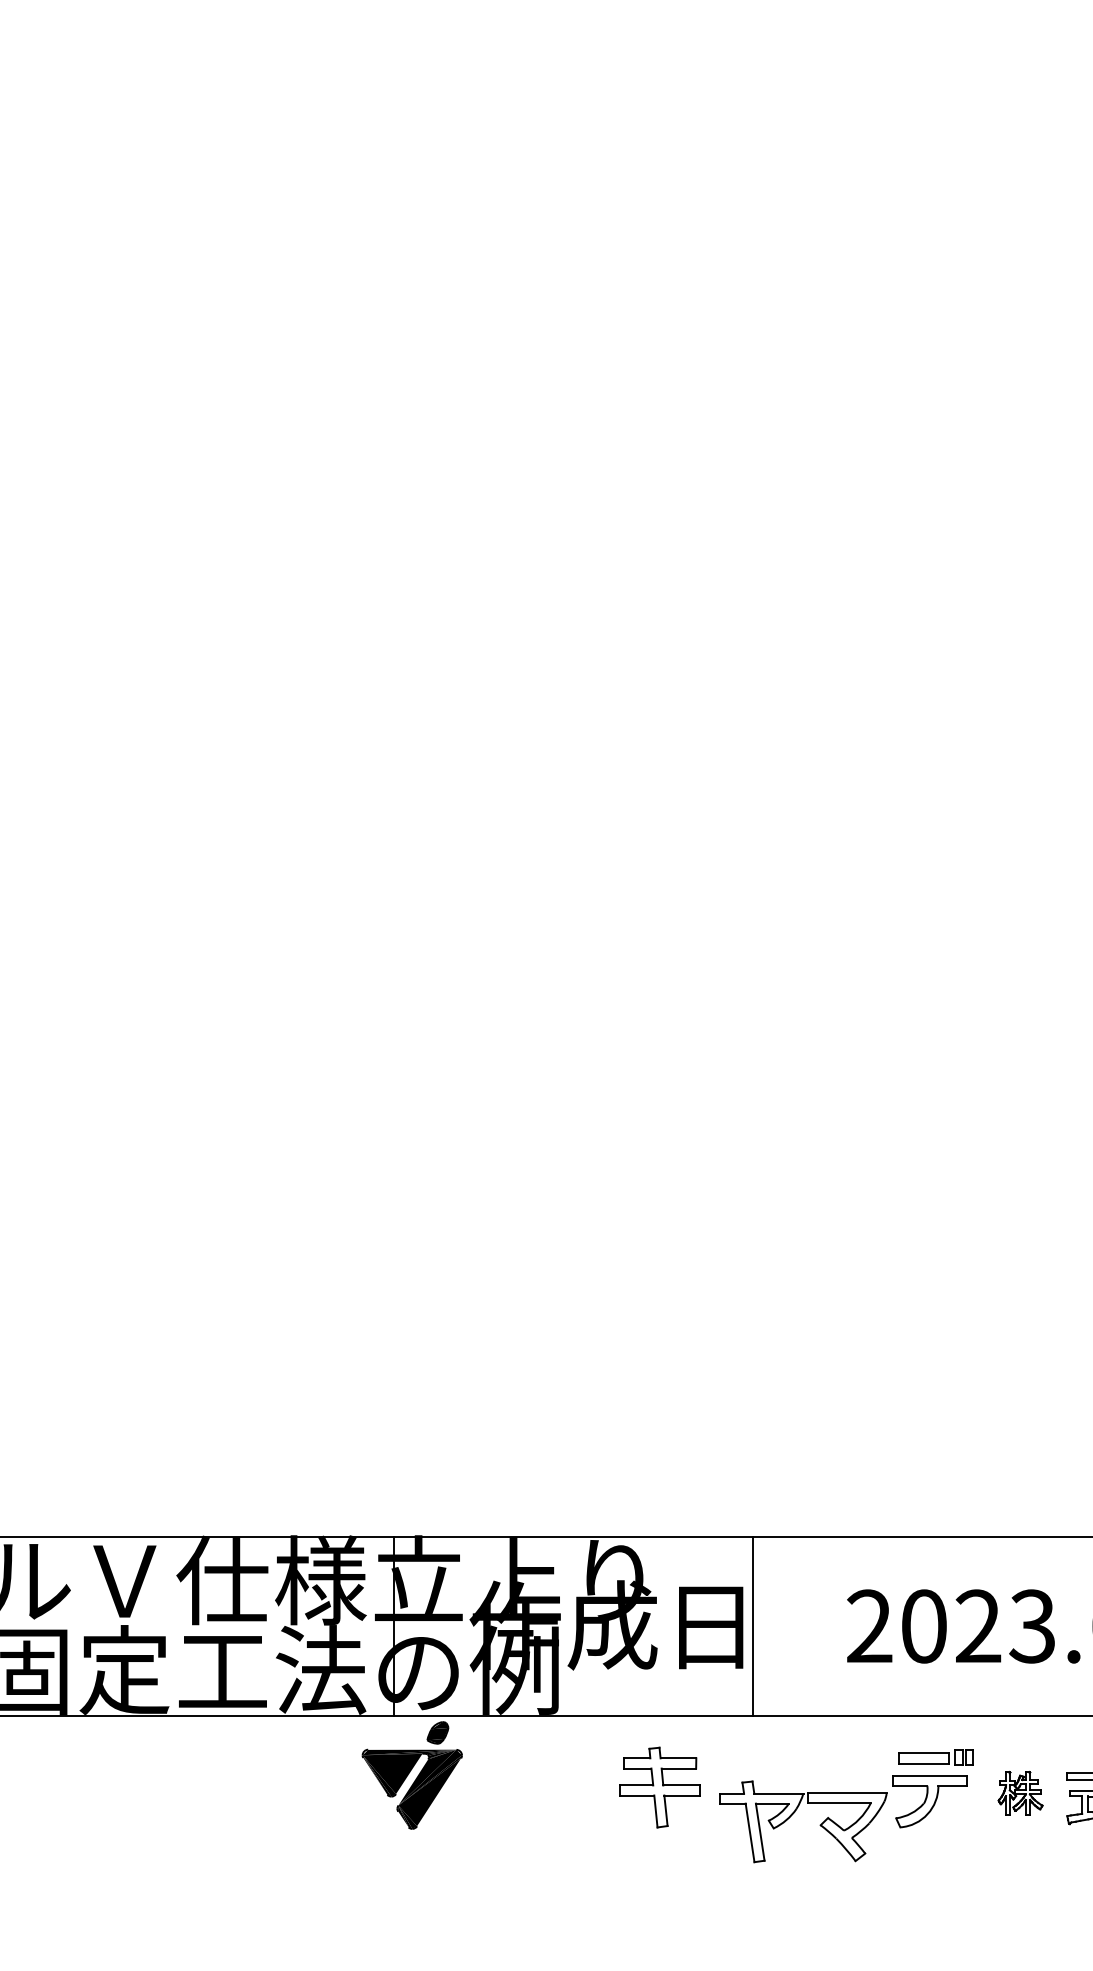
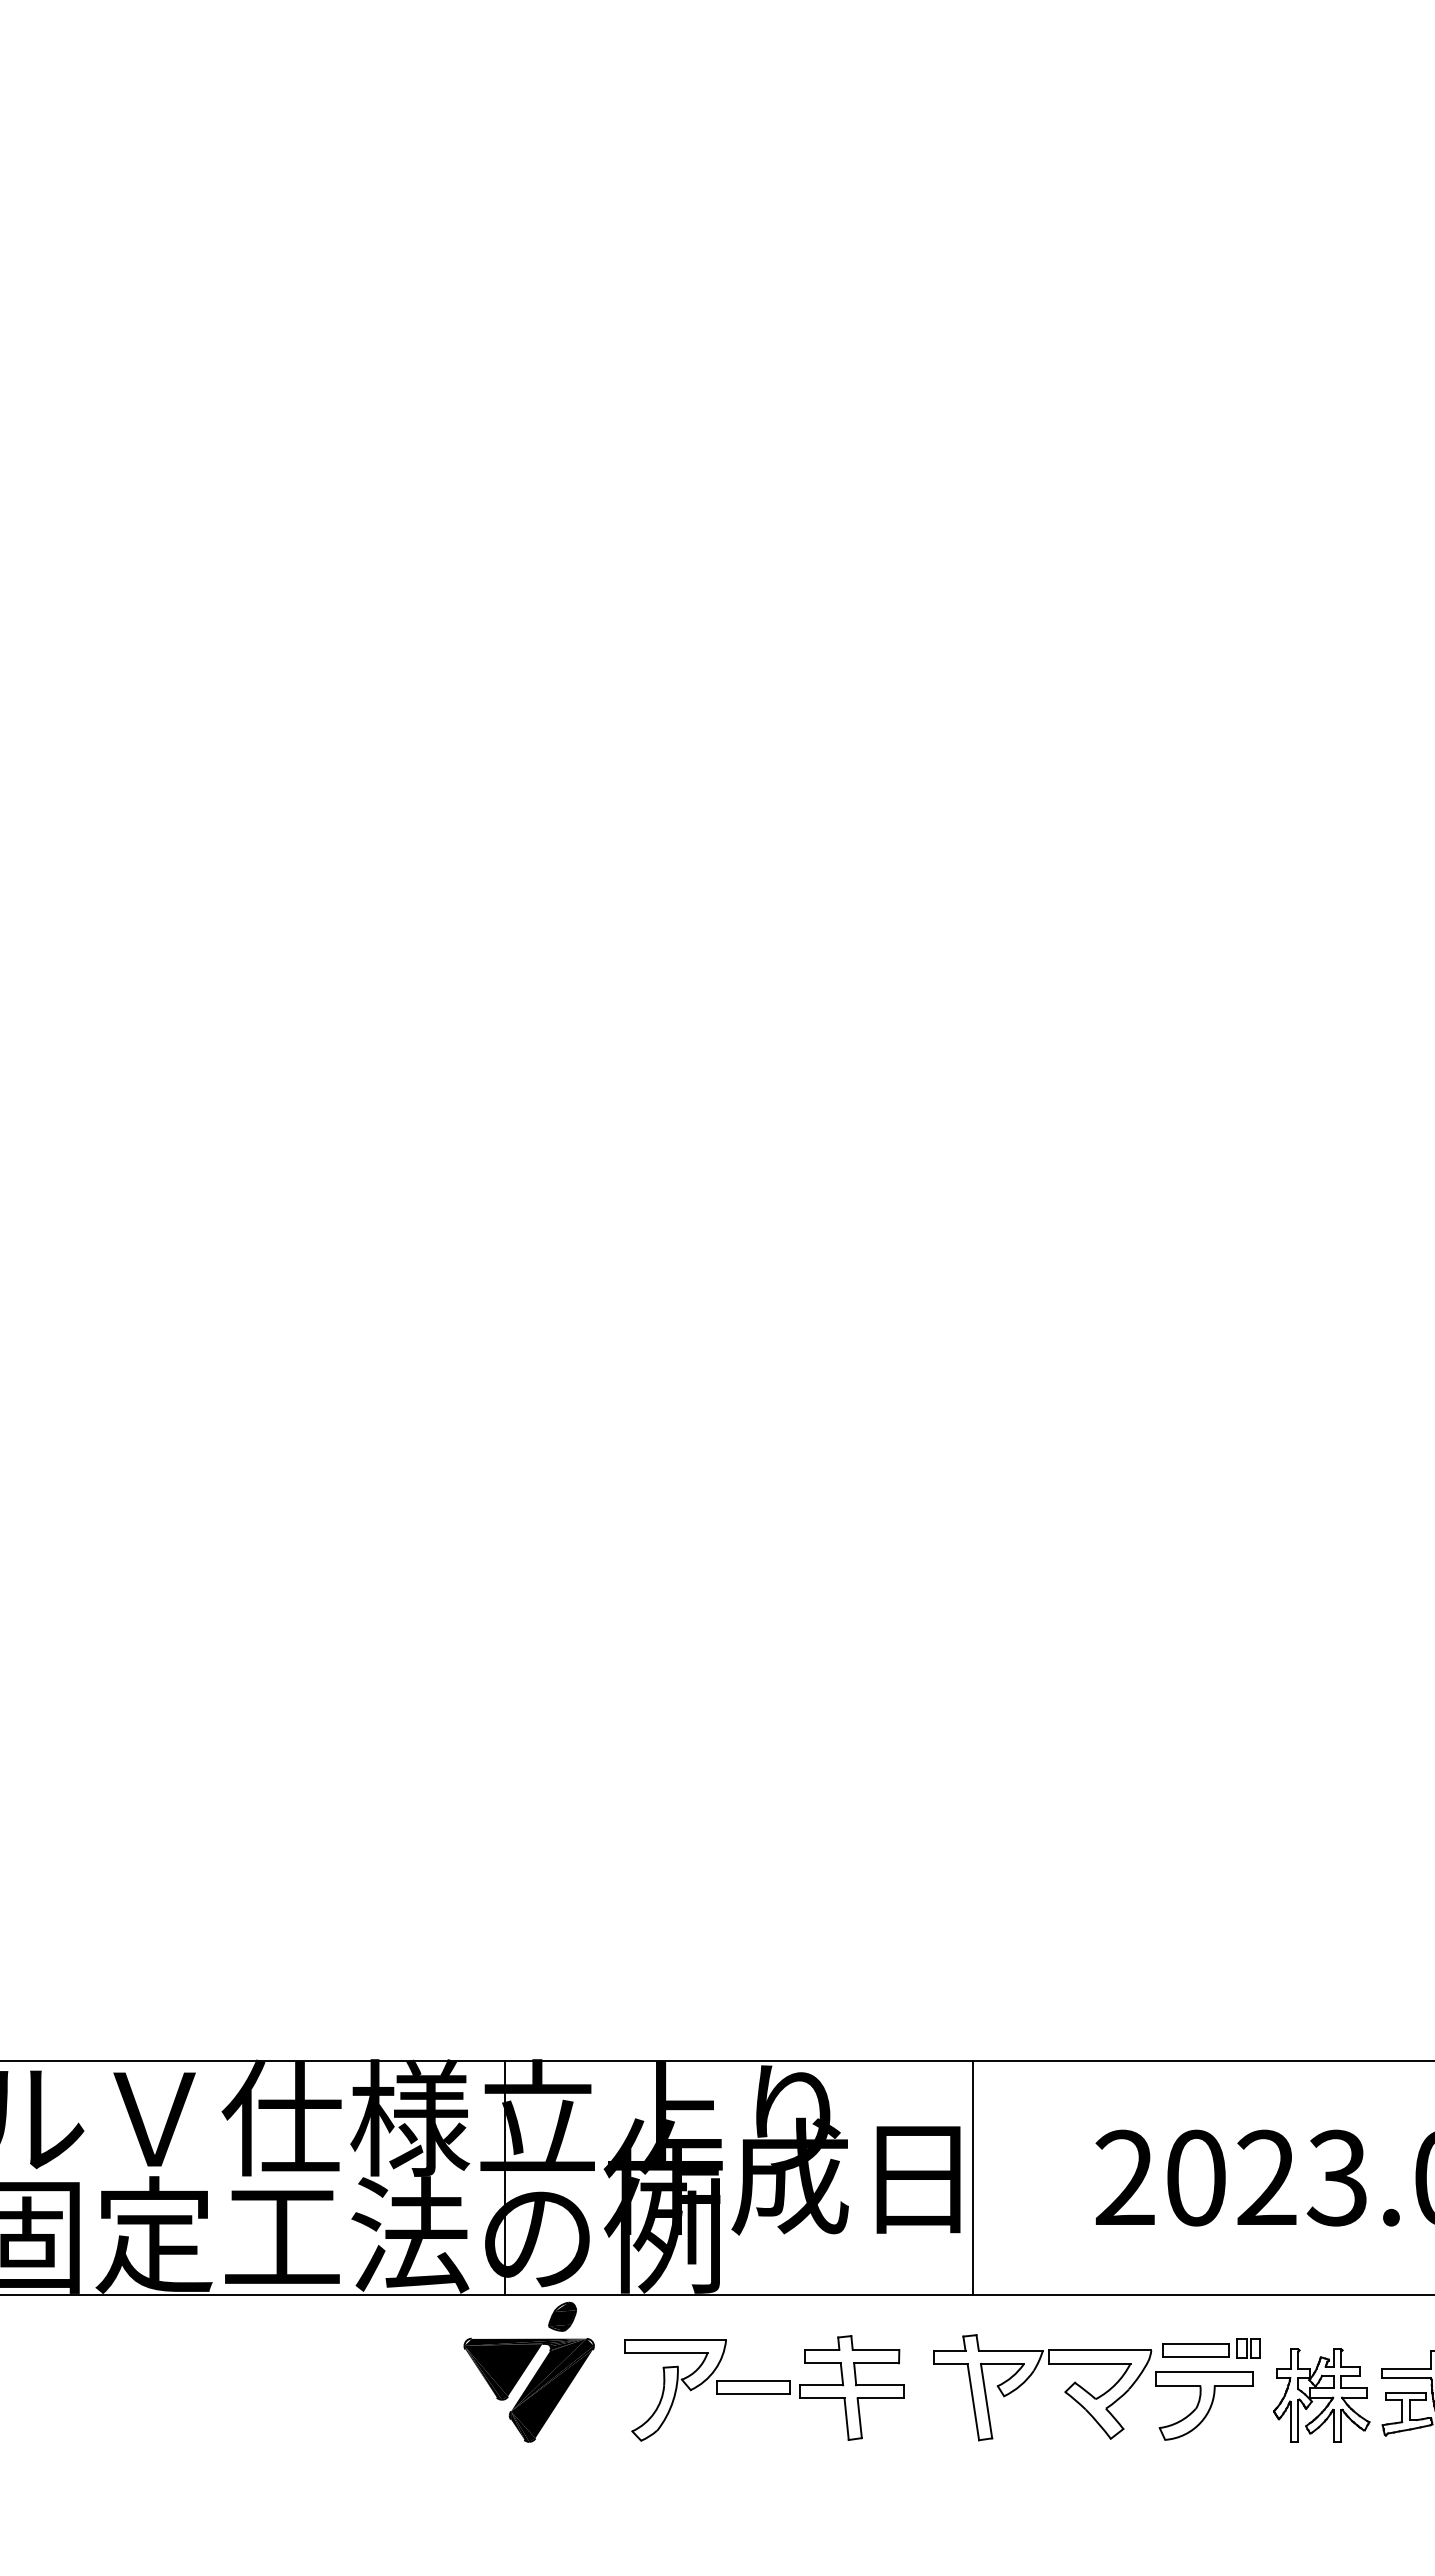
part: (545, 1784) -> (702, 2384), added
part: (1020, 1793) -> (1321, 2395), size x1.67
part: (792, 1815) -> (1028, 2379), moved

